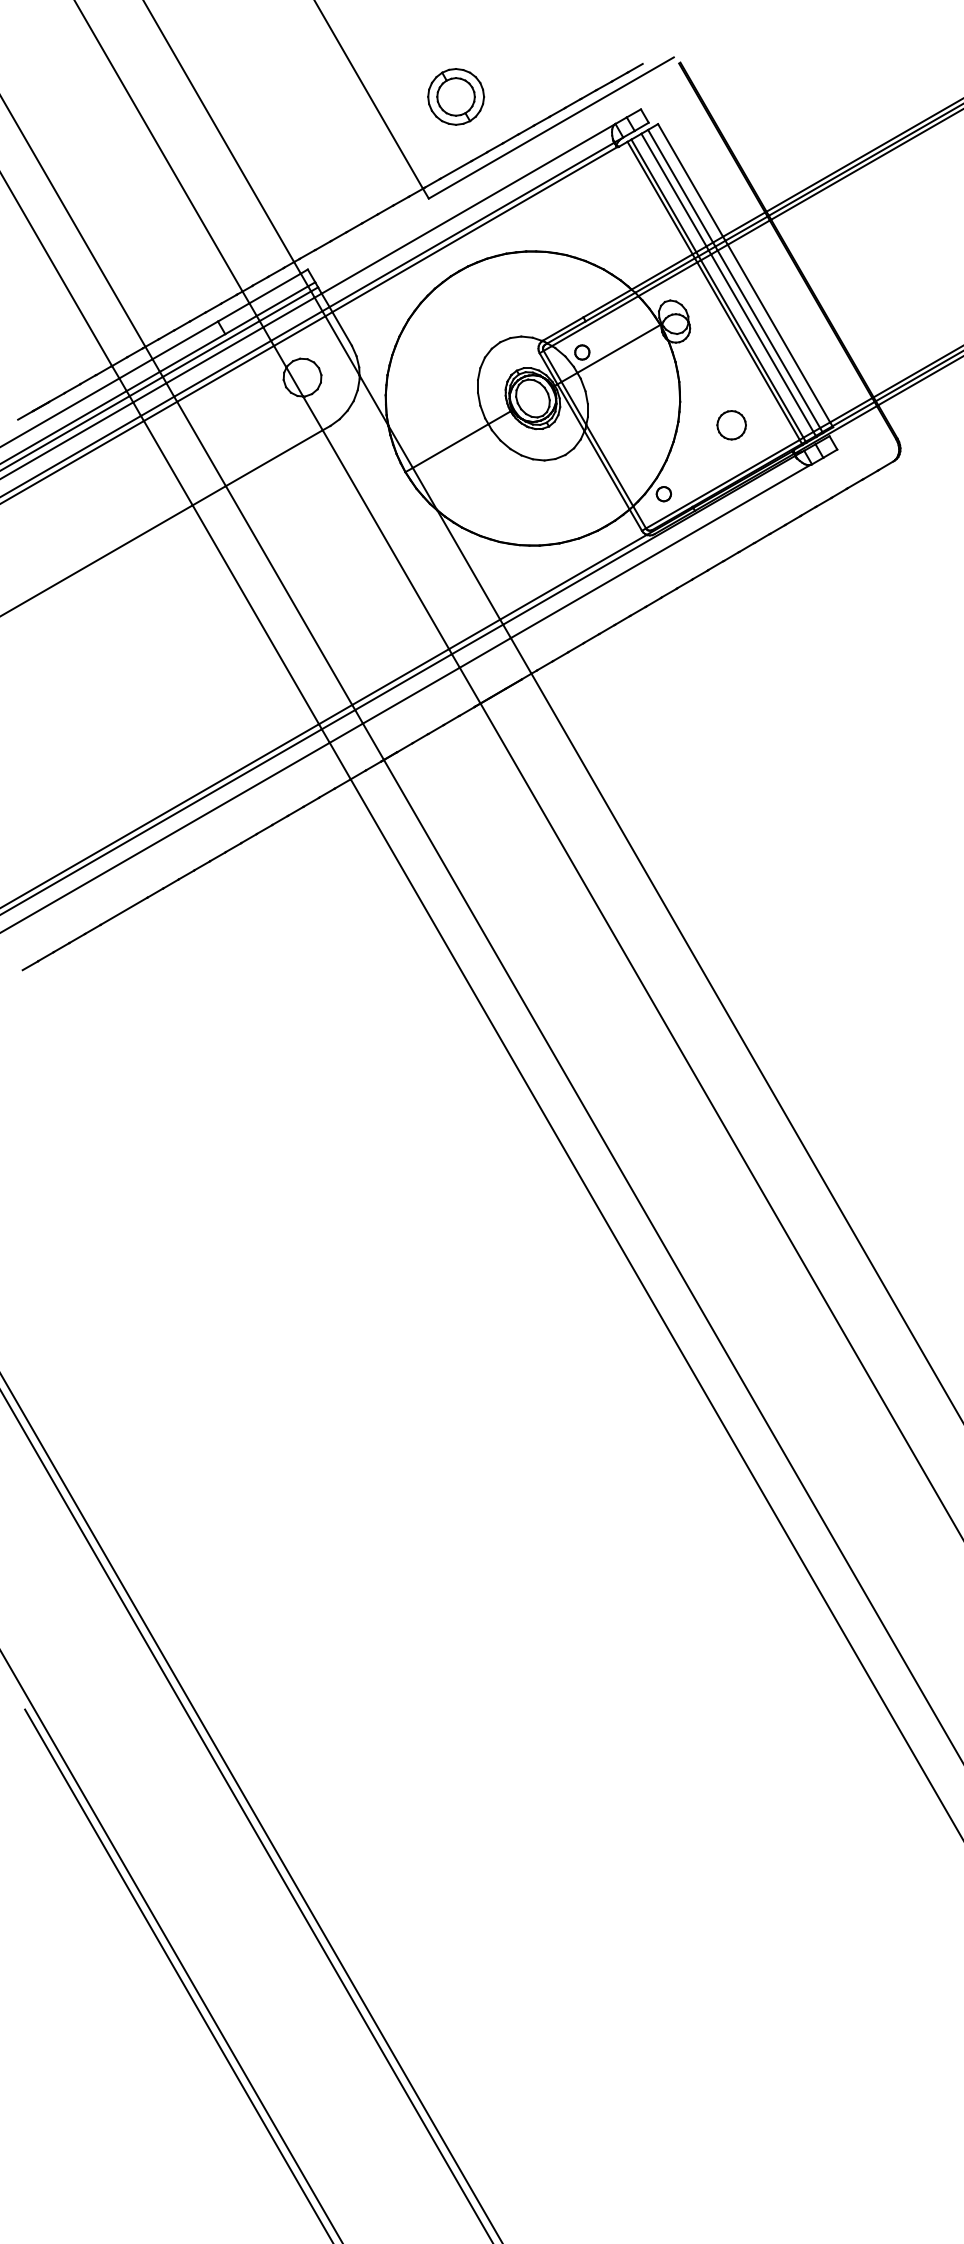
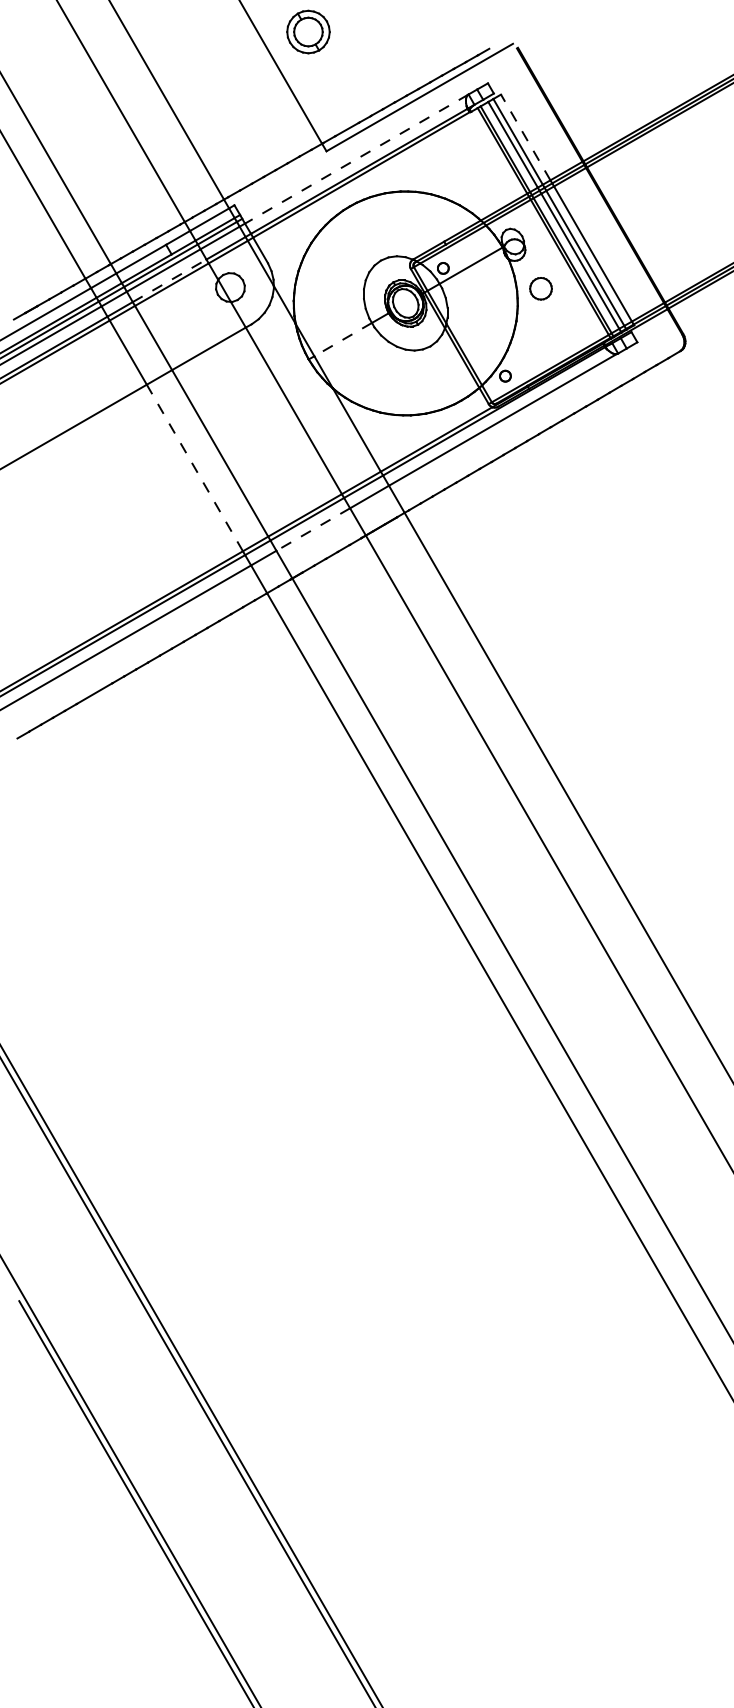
part: (456, 96) -> (308, 31), moved
line: (690, 180) -> (525, 137), solid -> dashed
line: (468, 208) -> (356, 158), solid -> dashed
line: (222, 368) -> (169, 280), solid -> dashed
part: (731, 425) -> (540, 288), moved
line: (450, 446) -> (343, 339), solid -> dashed
line: (255, 614) -> (194, 467), solid -> dashed
line: (411, 695) -> (313, 529), solid -> dashed

